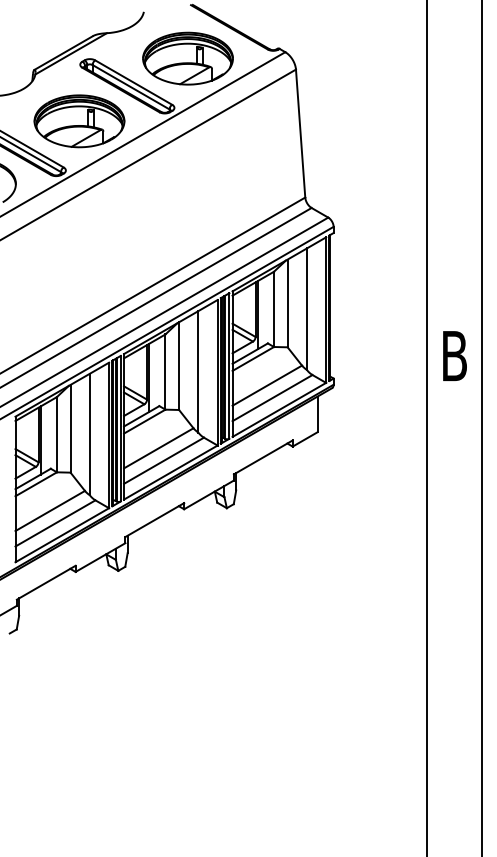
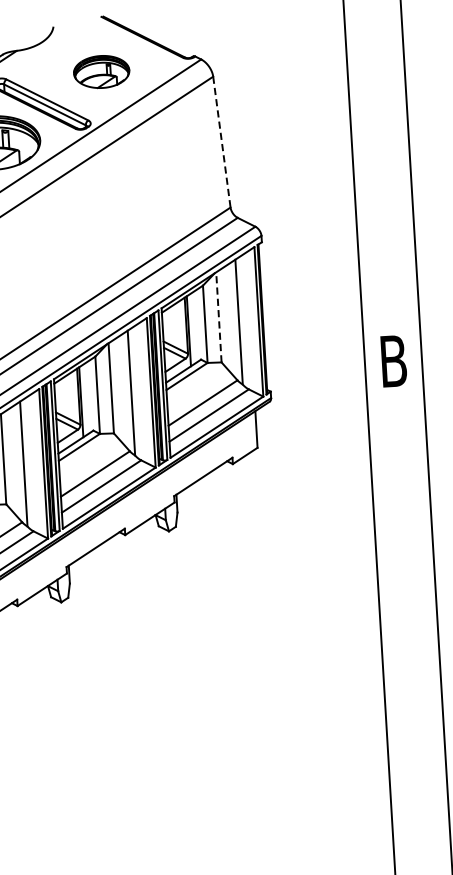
part: (187, 58) -> (101, 71), size x0.6
line: (300, 134) -> (221, 143), solid -> dashed
line: (287, 303) -> (218, 317), solid -> dashed

